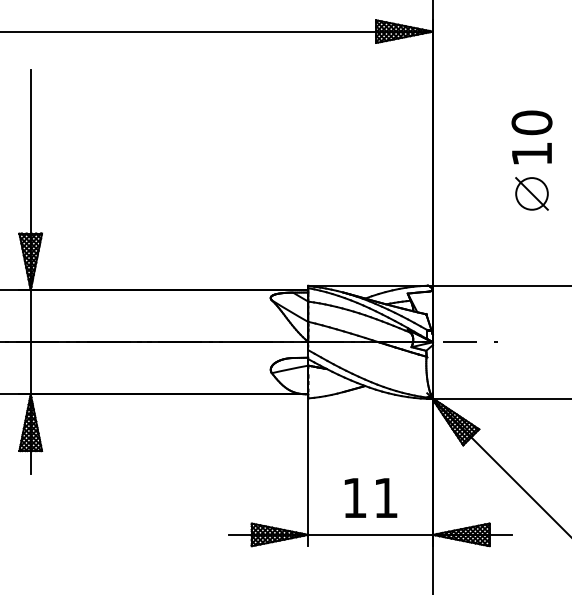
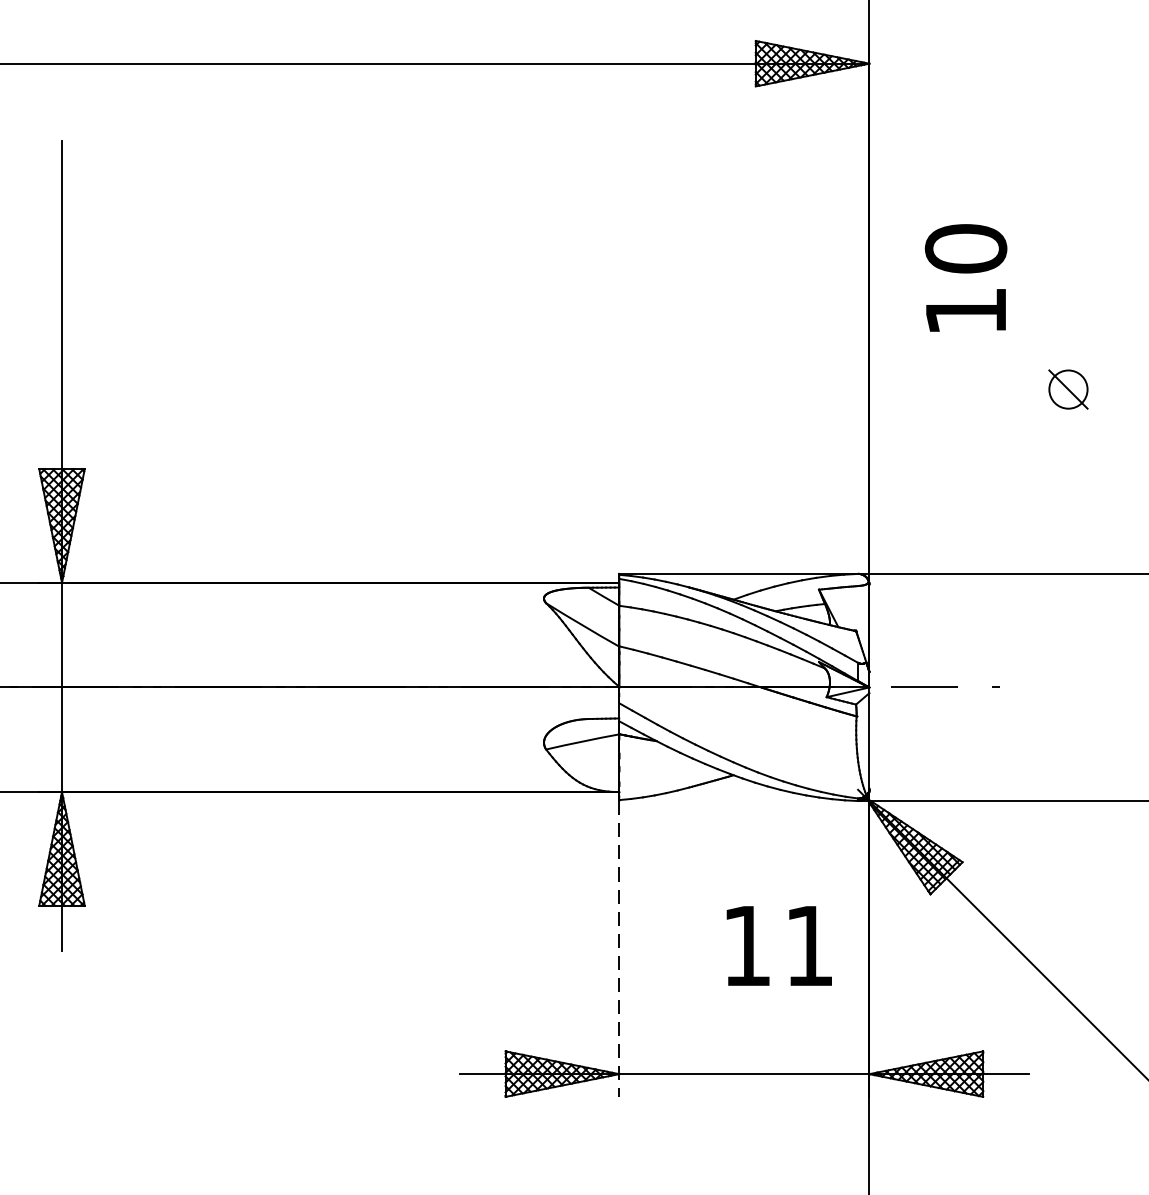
text: (531, 137) -> (965, 278), moved
part: (531, 193) -> (1067, 388), size x0.6
line: (308, 472) -> (619, 948), solid -> dashed
text: (370, 497) -> (778, 944), moved

